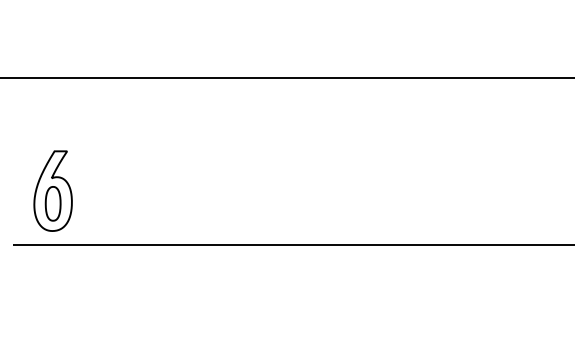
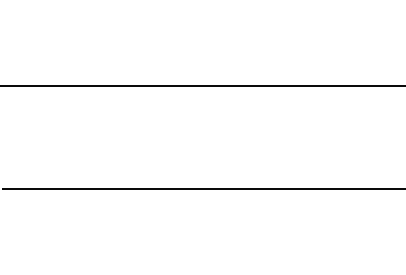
part: (52, 191) -> (25, 155), removed

